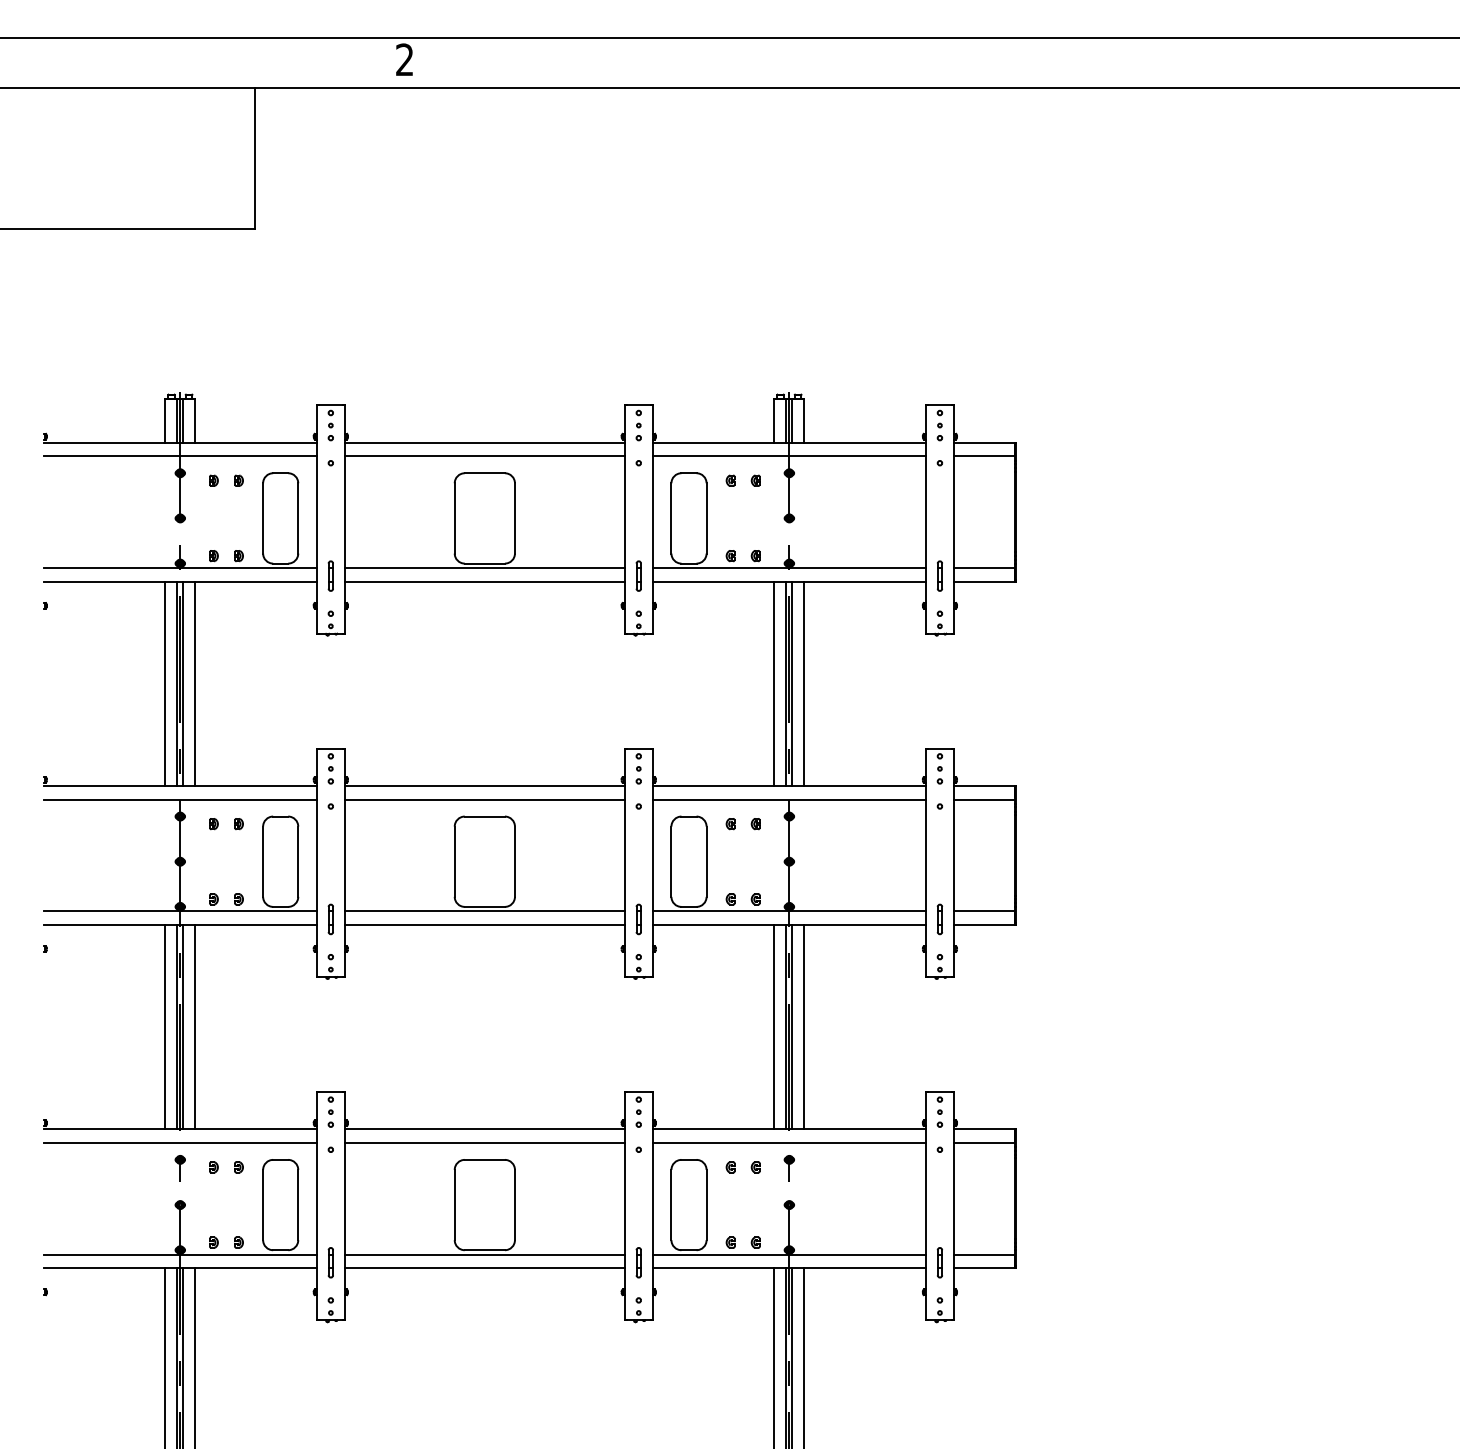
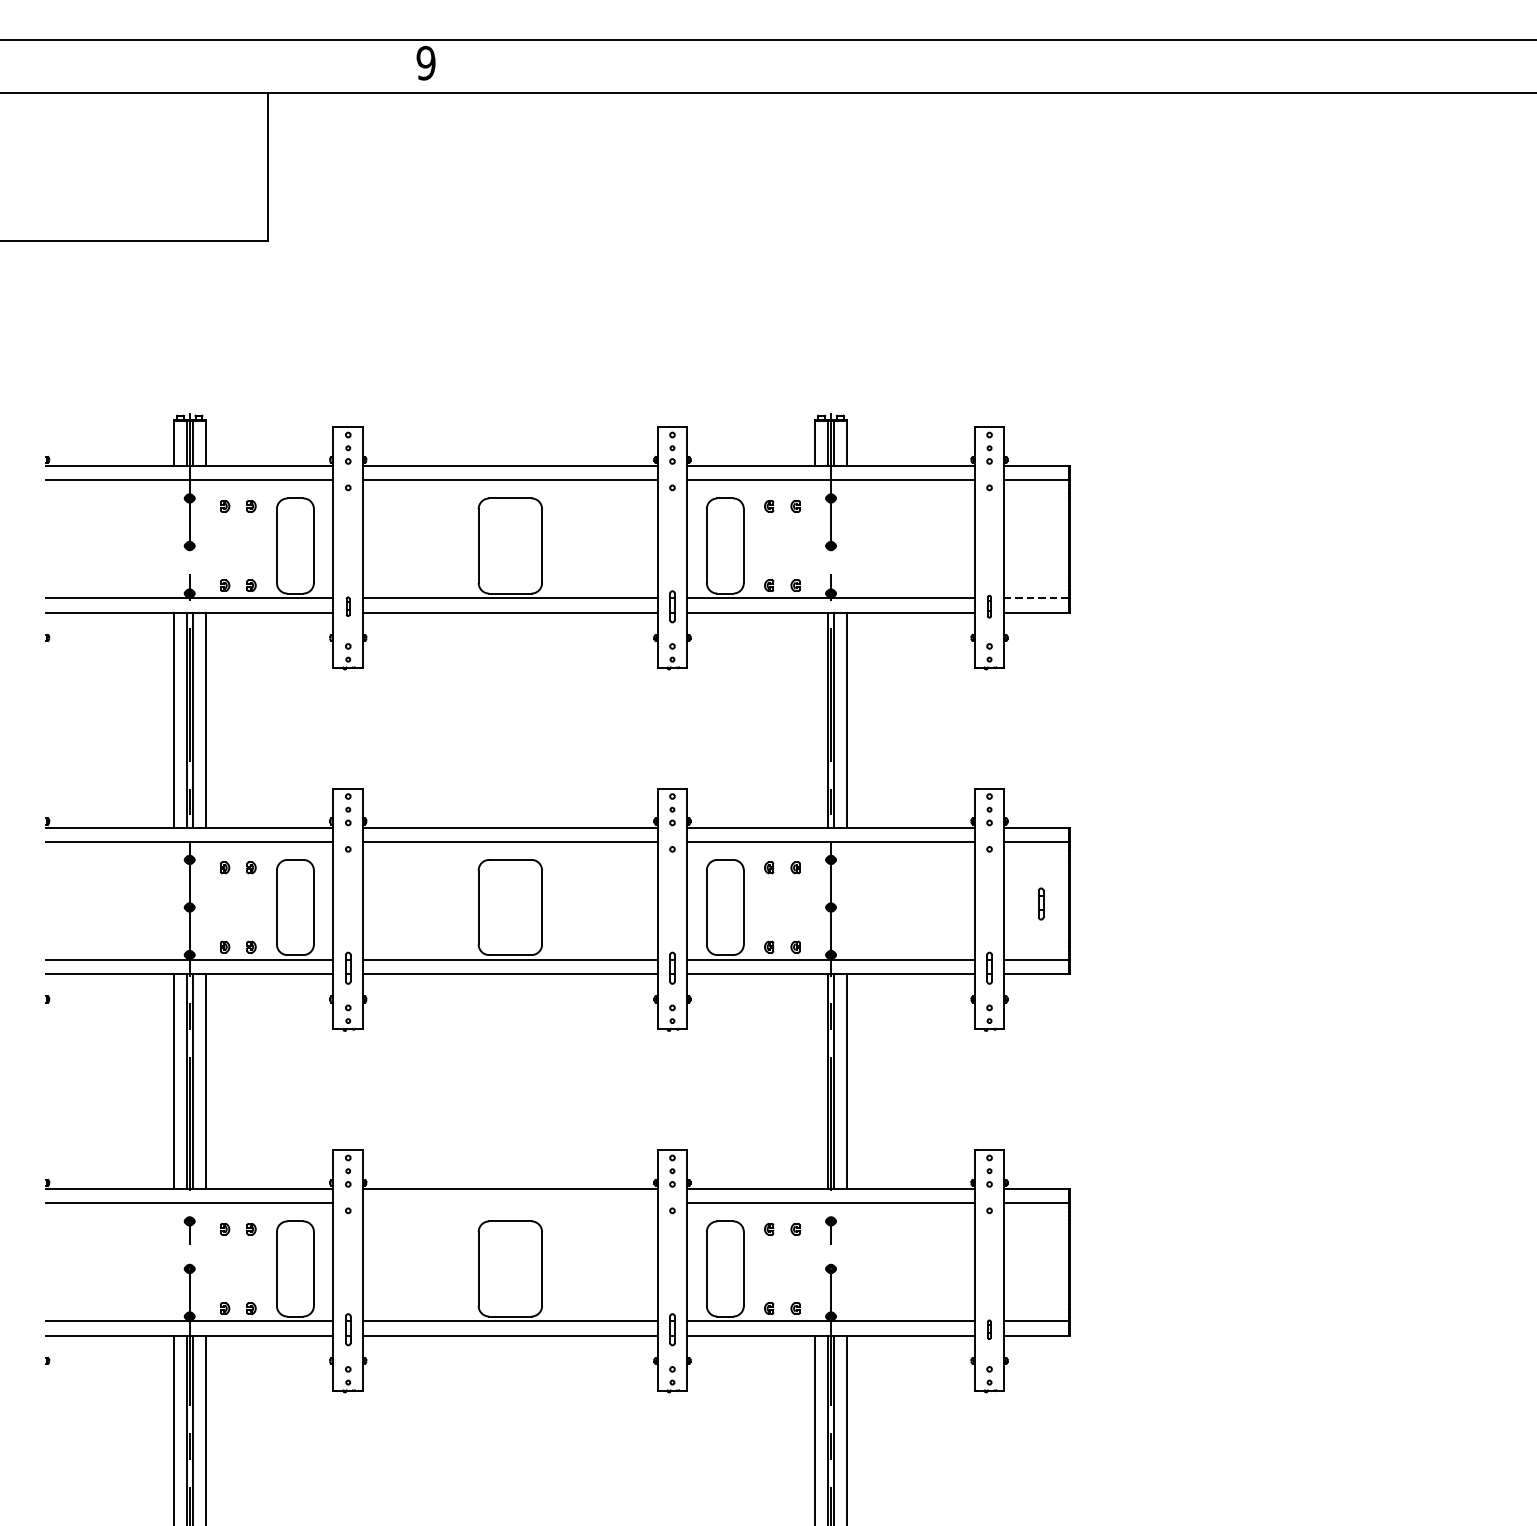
text: (404, 59) -> (425, 62), 2 -> 9
line: (984, 568) -> (1036, 598), solid -> dashed
part: (330, 575) -> (347, 606), size x0.6
part: (939, 575) -> (989, 606), size x0.7
line: (774, 683) -> (815, 719), removed
part: (988, 858) -> (1040, 904), added
line: (774, 1026) -> (815, 1080), removed
line: (484, 1142) -> (510, 1203), removed
part: (939, 1262) -> (989, 1329), size x0.6

